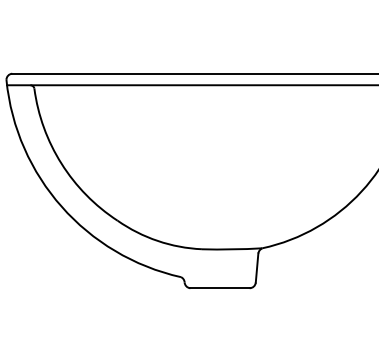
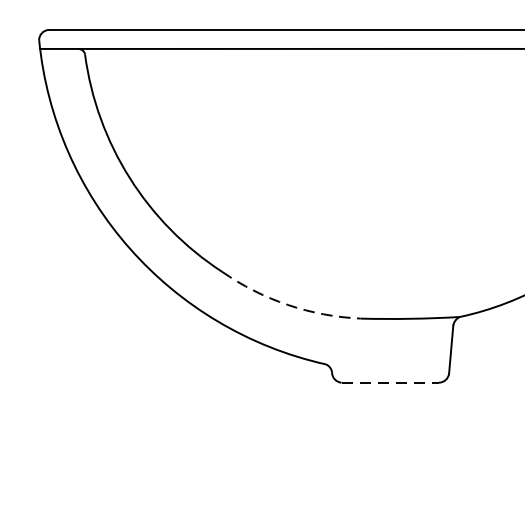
arc: (157, 240) -> (287, 304), solid -> dashed
line: (220, 288) -> (391, 383), solid -> dashed

